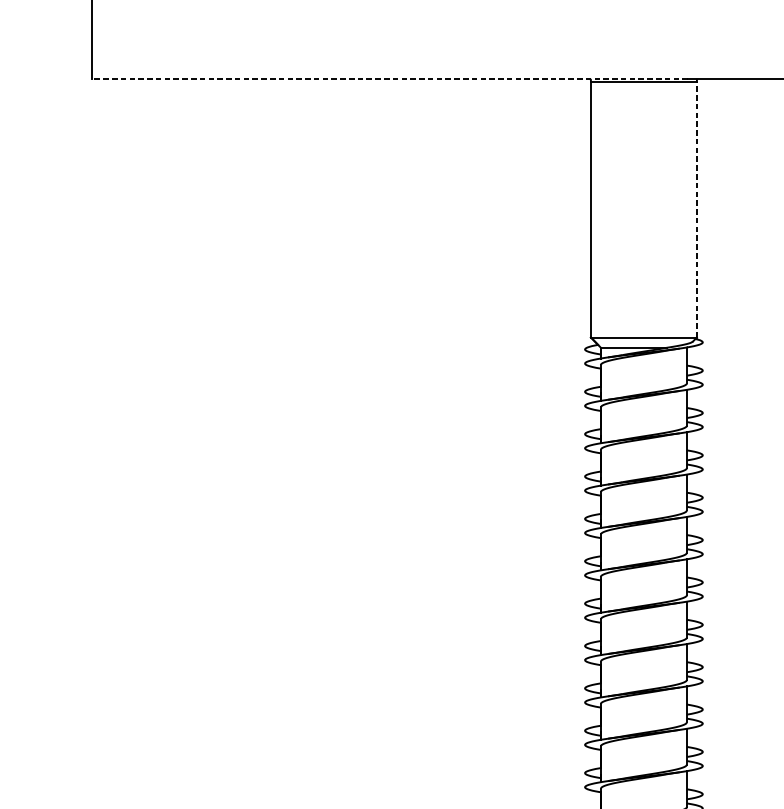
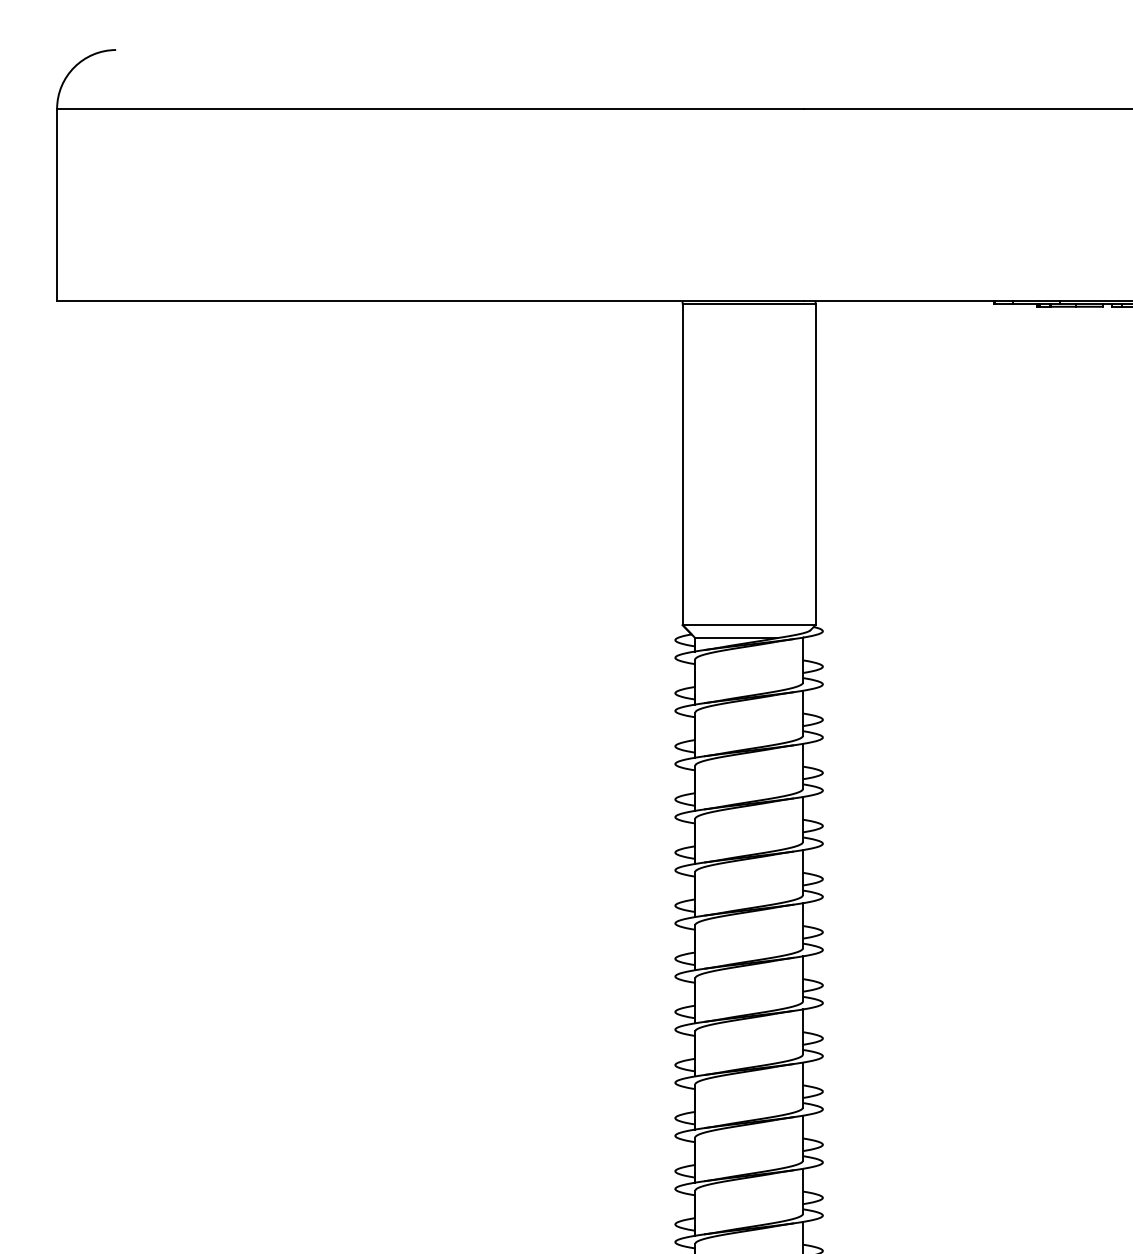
line: (389, 78) -> (430, 300), dashed -> solid
line: (696, 209) -> (815, 464), dashed -> solid

